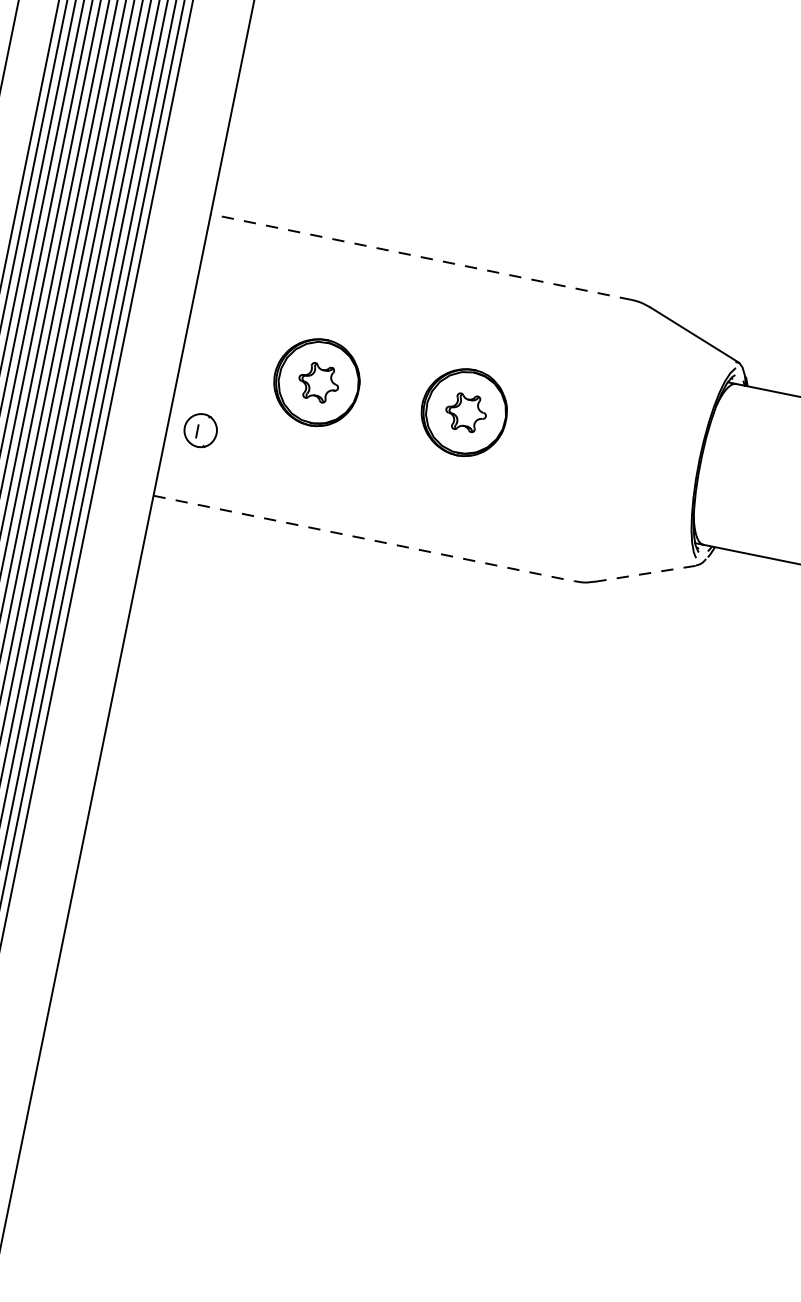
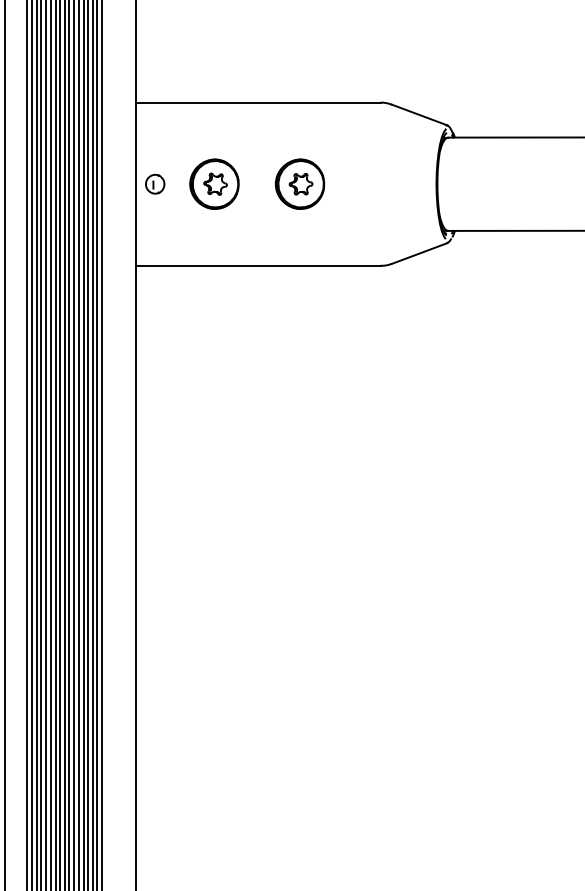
line: (419, 256) -> (257, 102), dashed -> solid
part: (201, 429) -> (155, 183), moved
line: (364, 537) -> (258, 265), dashed -> solid
line: (645, 573) -> (419, 253), dashed -> solid

